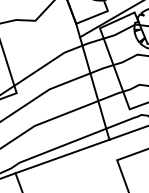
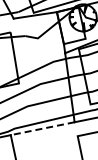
line: (62, 156) -> (42, 128), solid -> dashed

